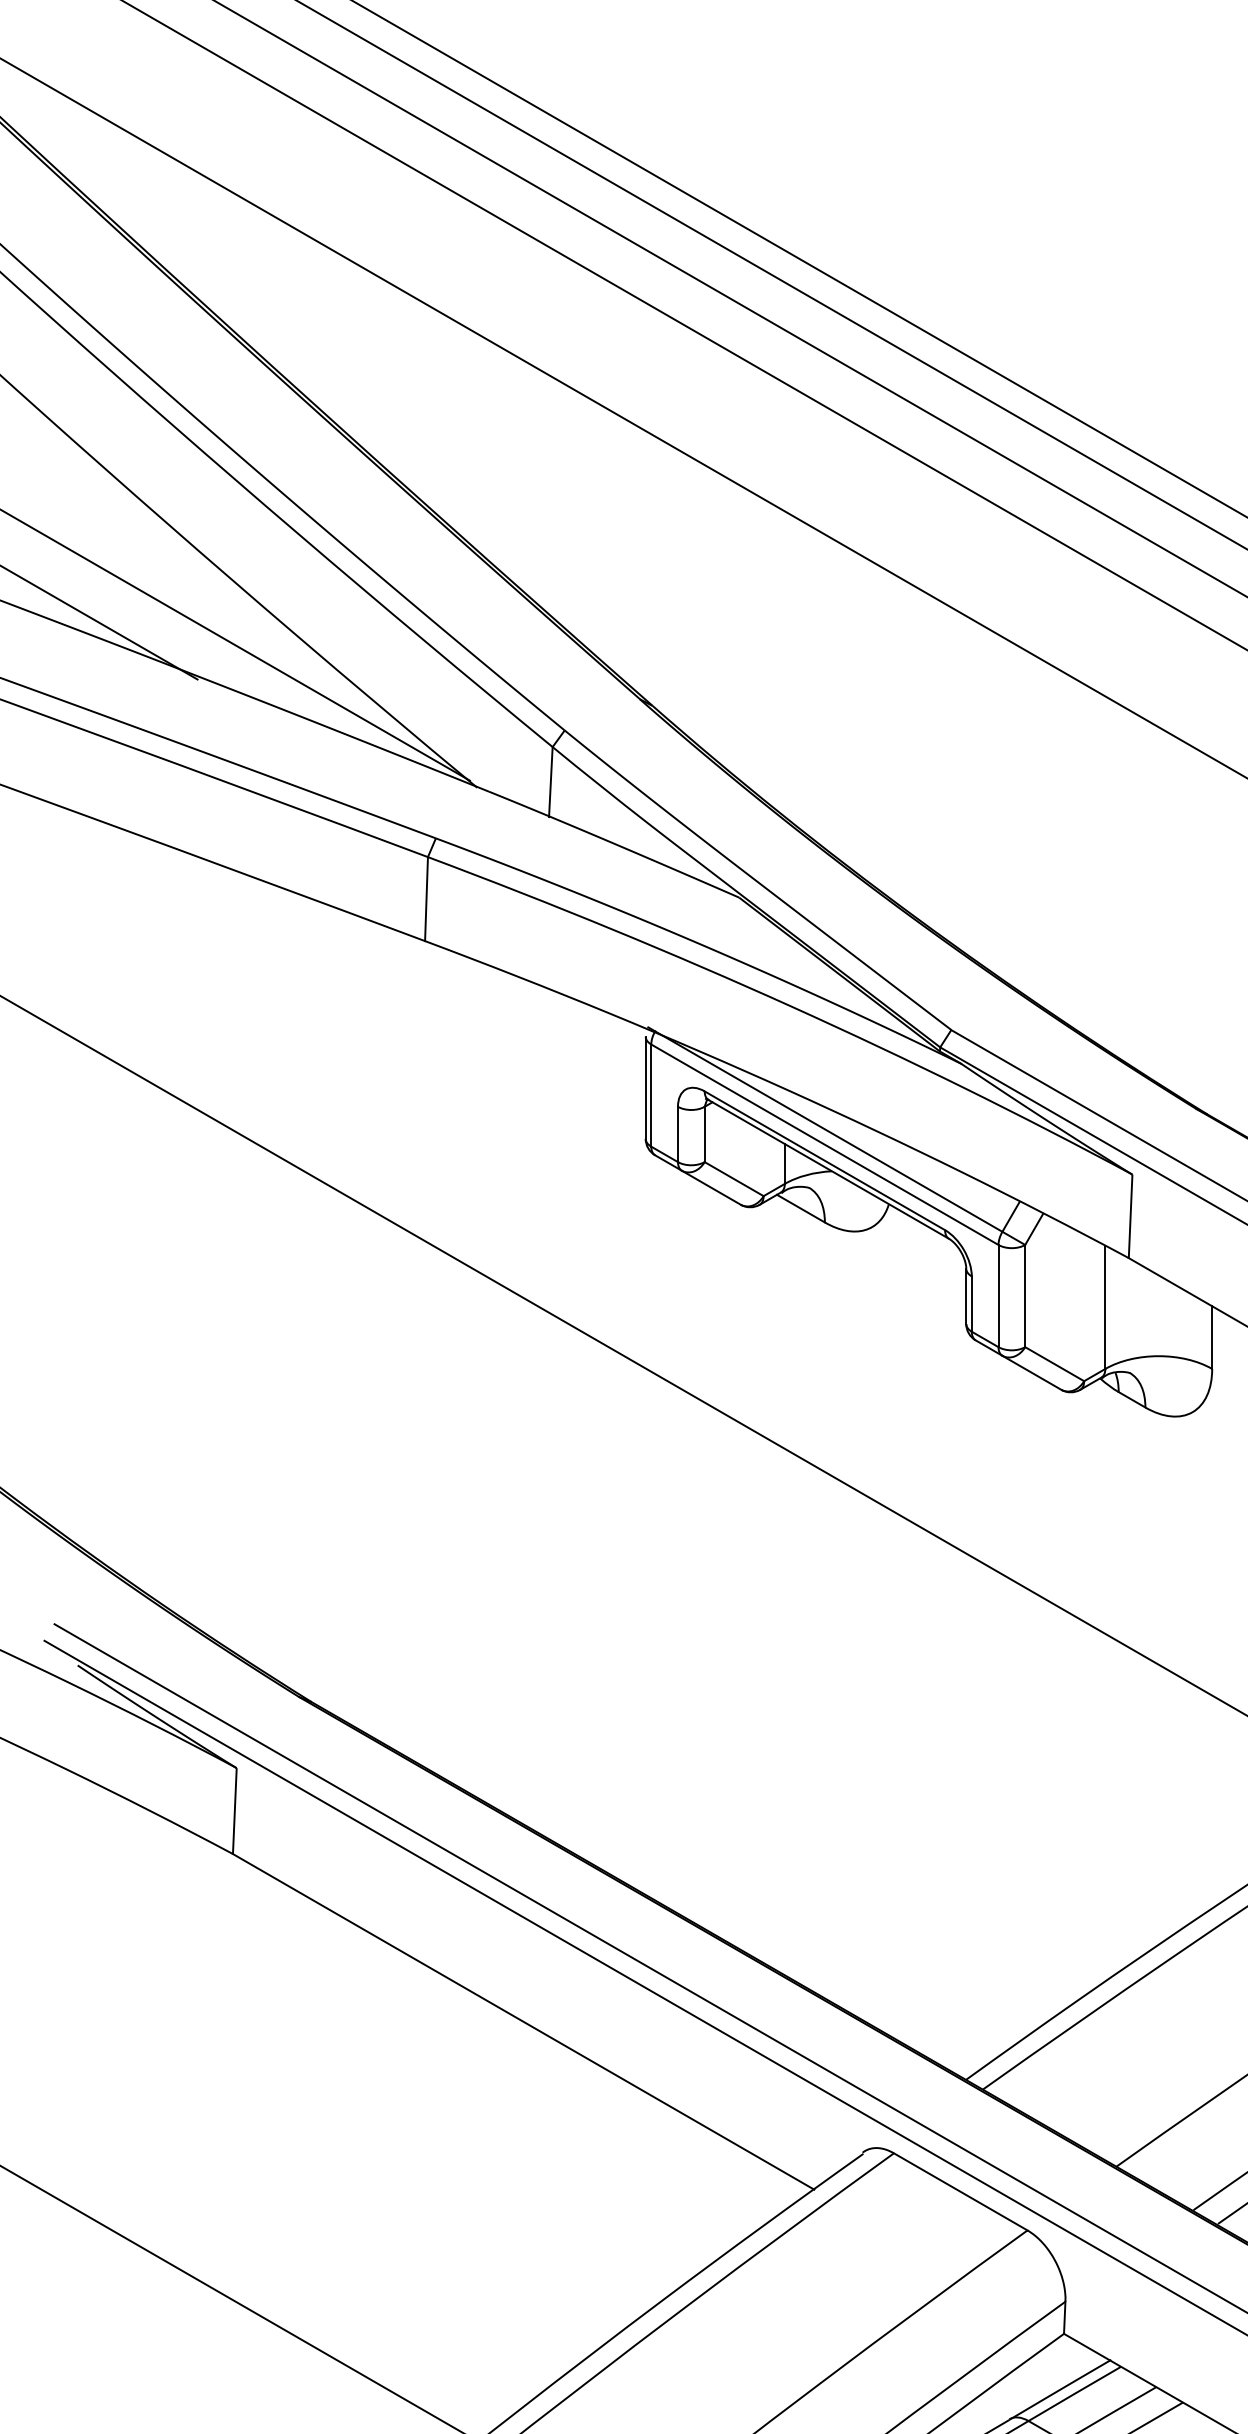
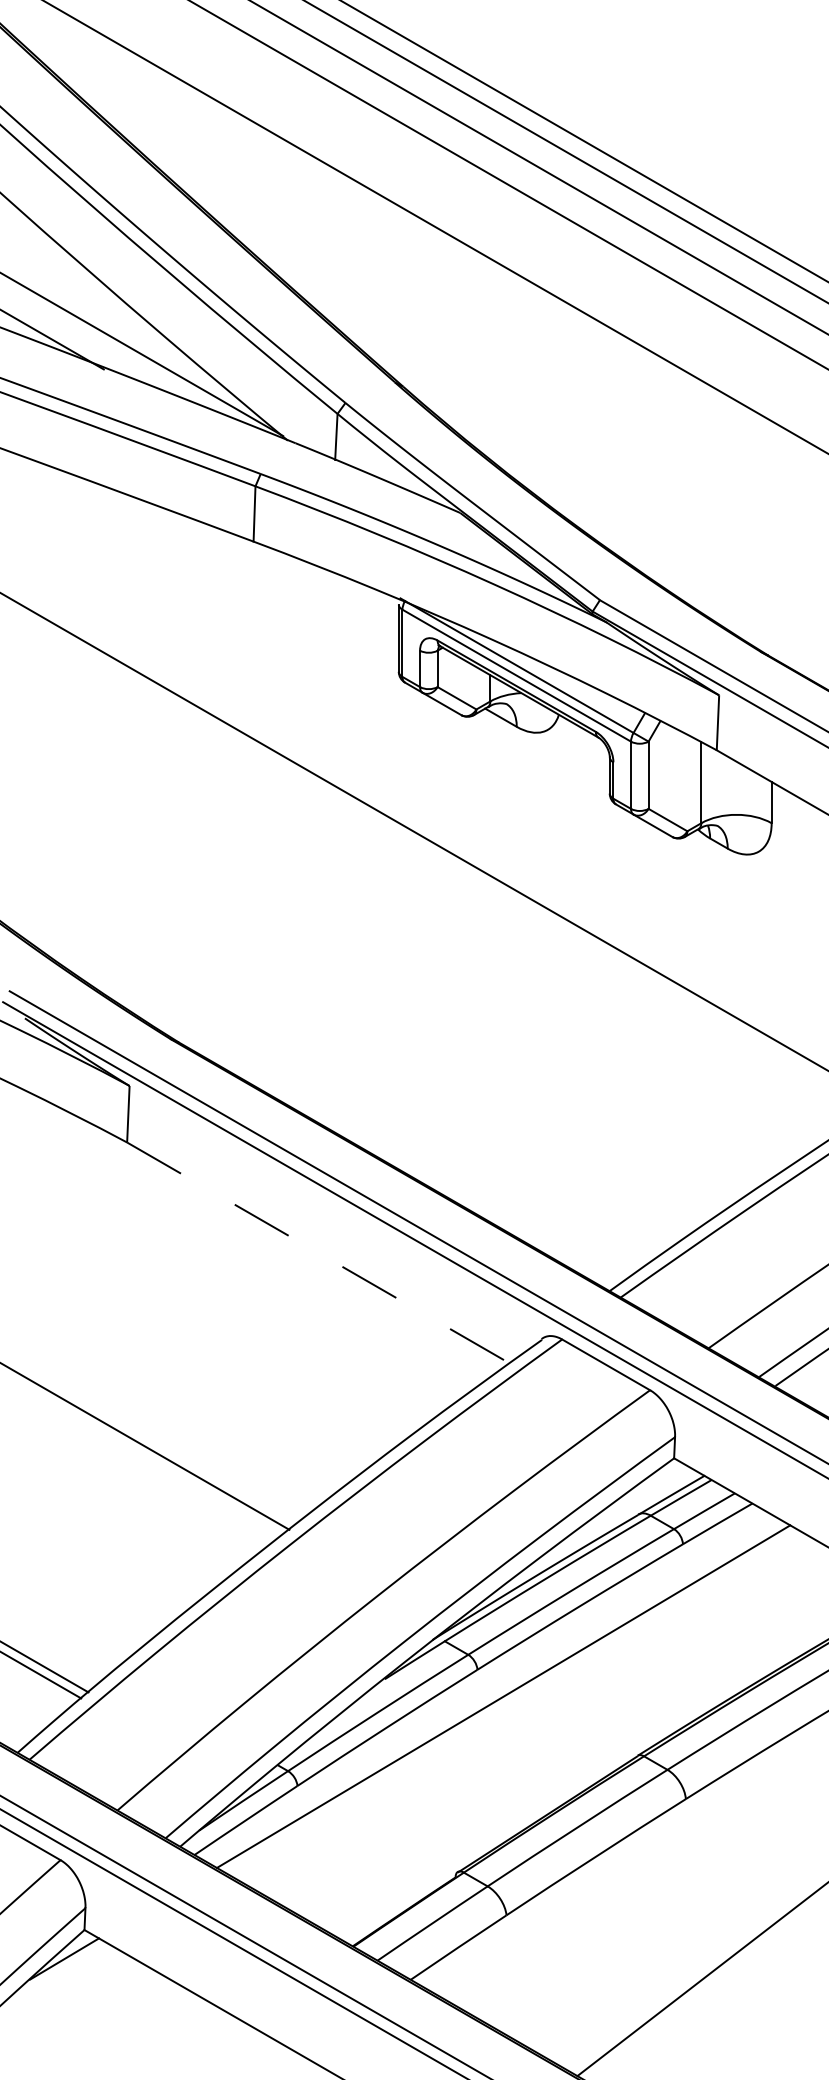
line: (523, 2021) -> (318, 1252), solid -> dashed

